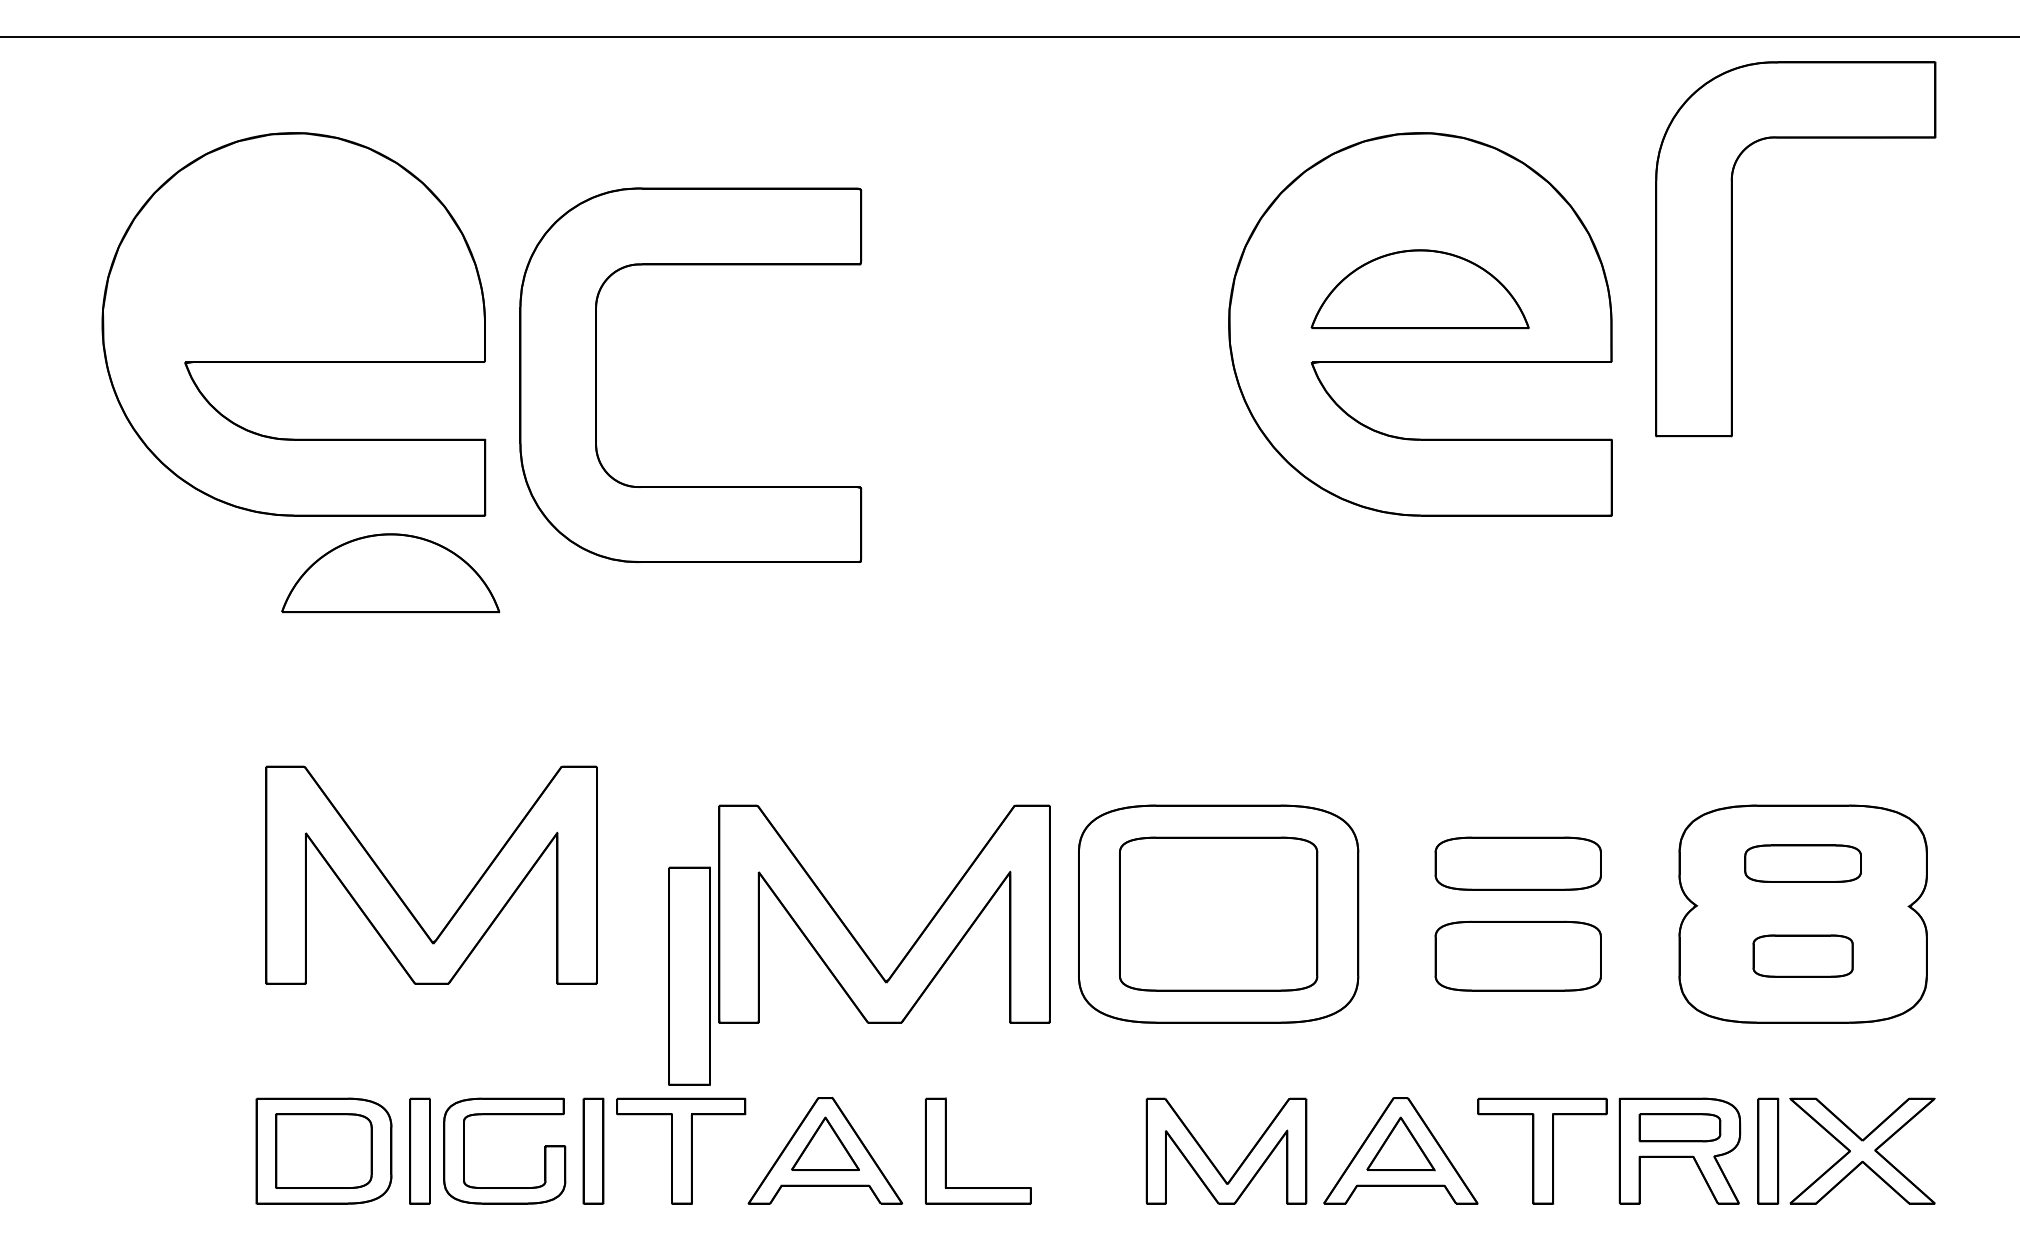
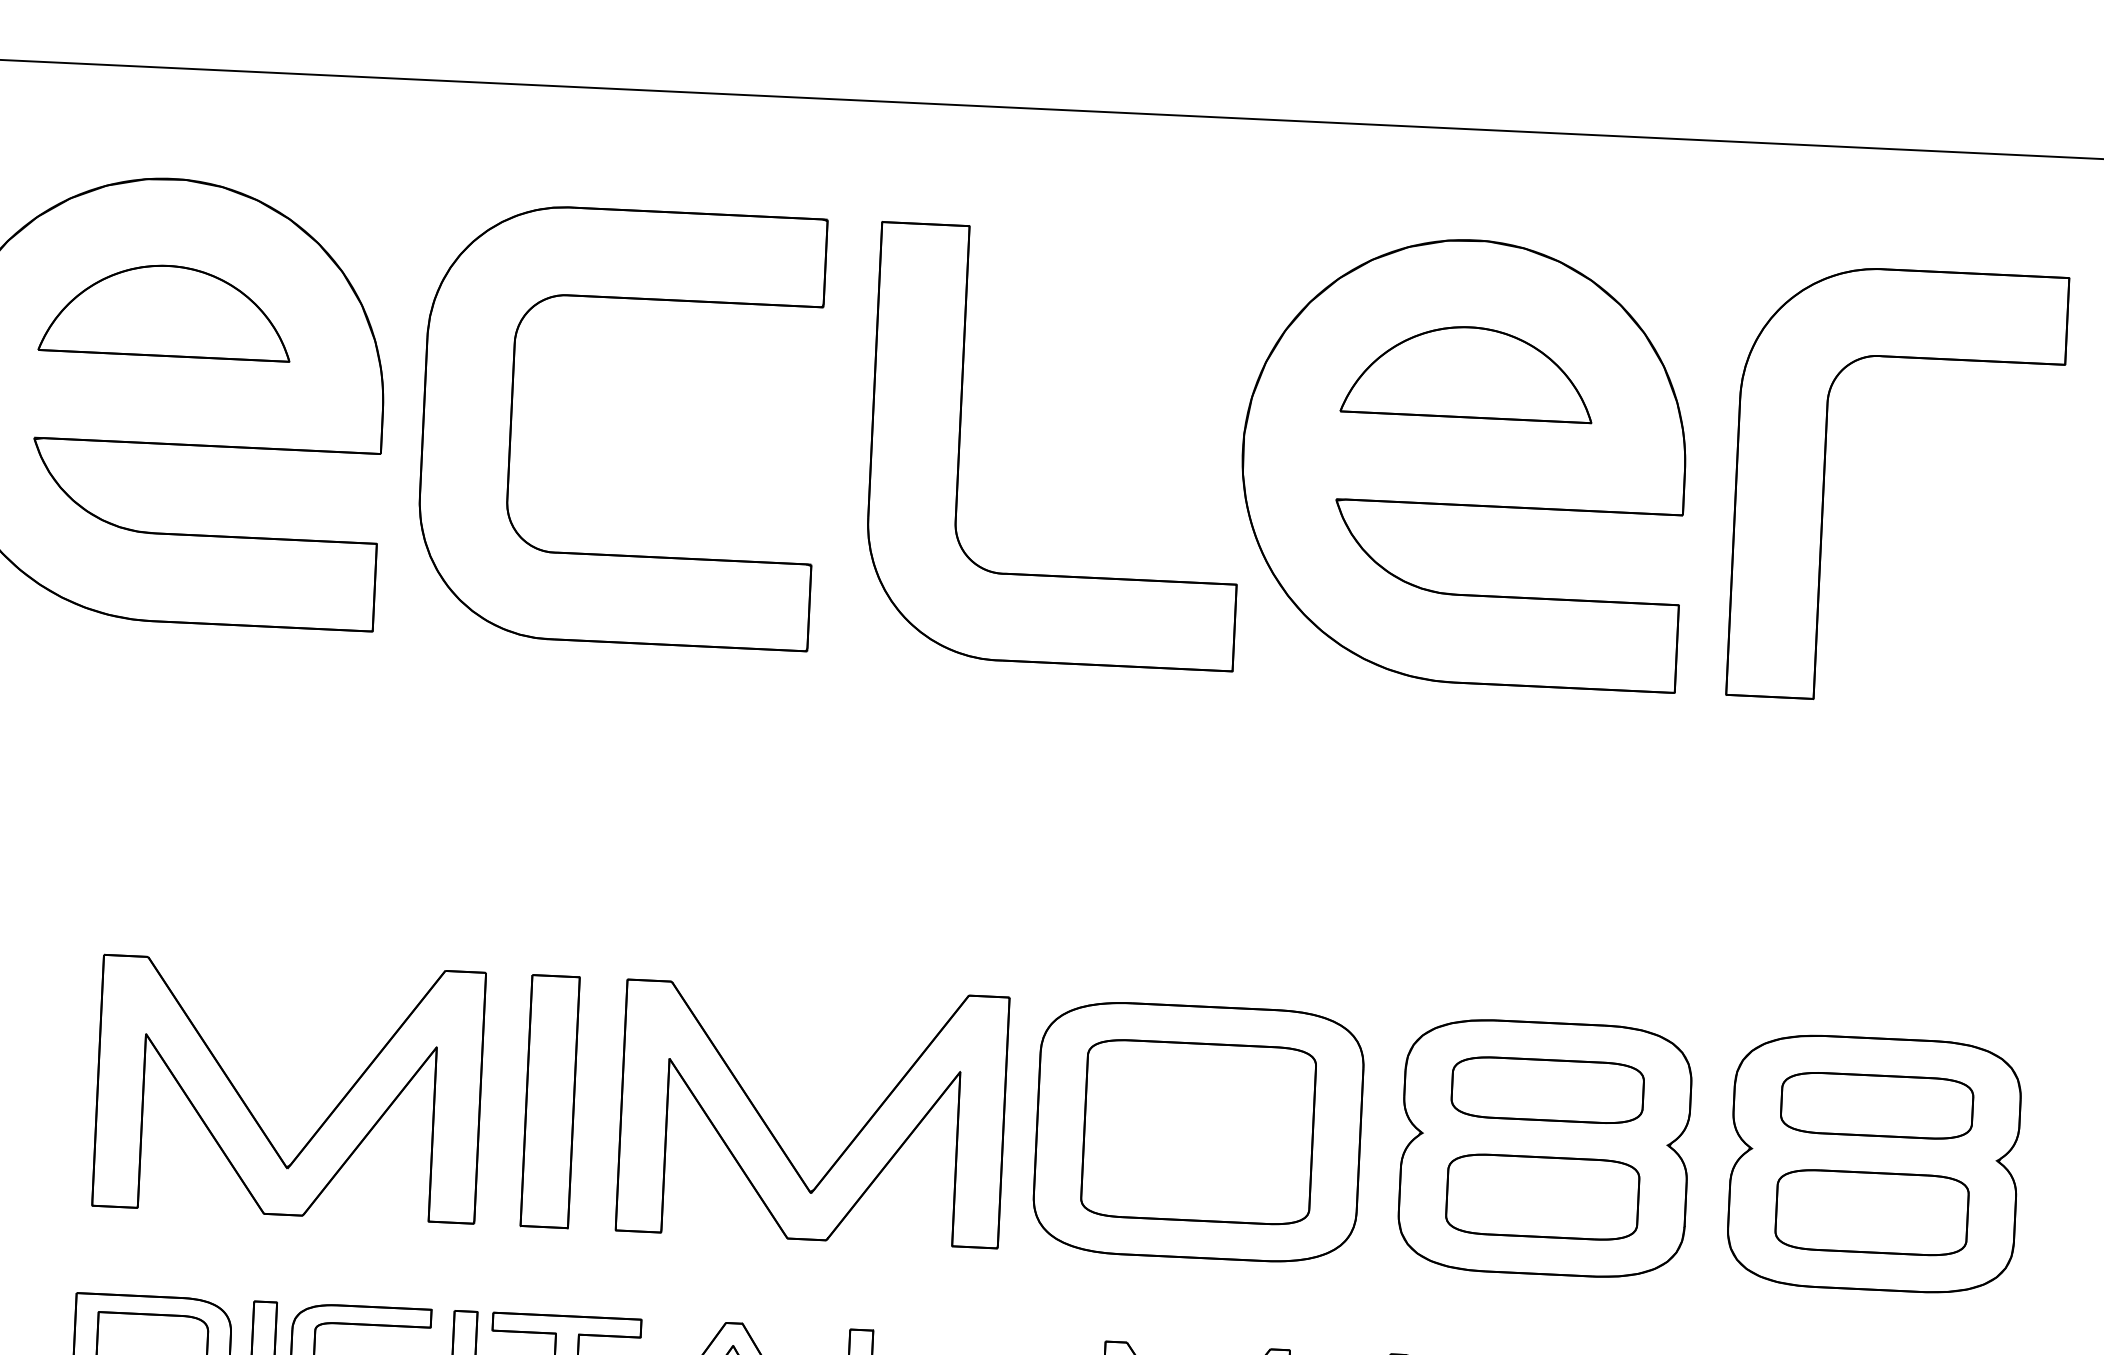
part: (1732, 249) -> (1824, 483), moved
part: (1419, 289) -> (1467, 372), moved
part: (984, 328) -> (960, 442), added
part: (596, 375) -> (511, 421), moved
part: (390, 573) -> (165, 311), moved
part: (1802, 863) -> (1876, 1105), size x1.43
part: (400, 896) -> (251, 1112), moved
part: (1517, 913) -> (1544, 1147), added
part: (1802, 955) -> (1871, 1211), size x1.67
part: (689, 975) -> (550, 1100), moved

